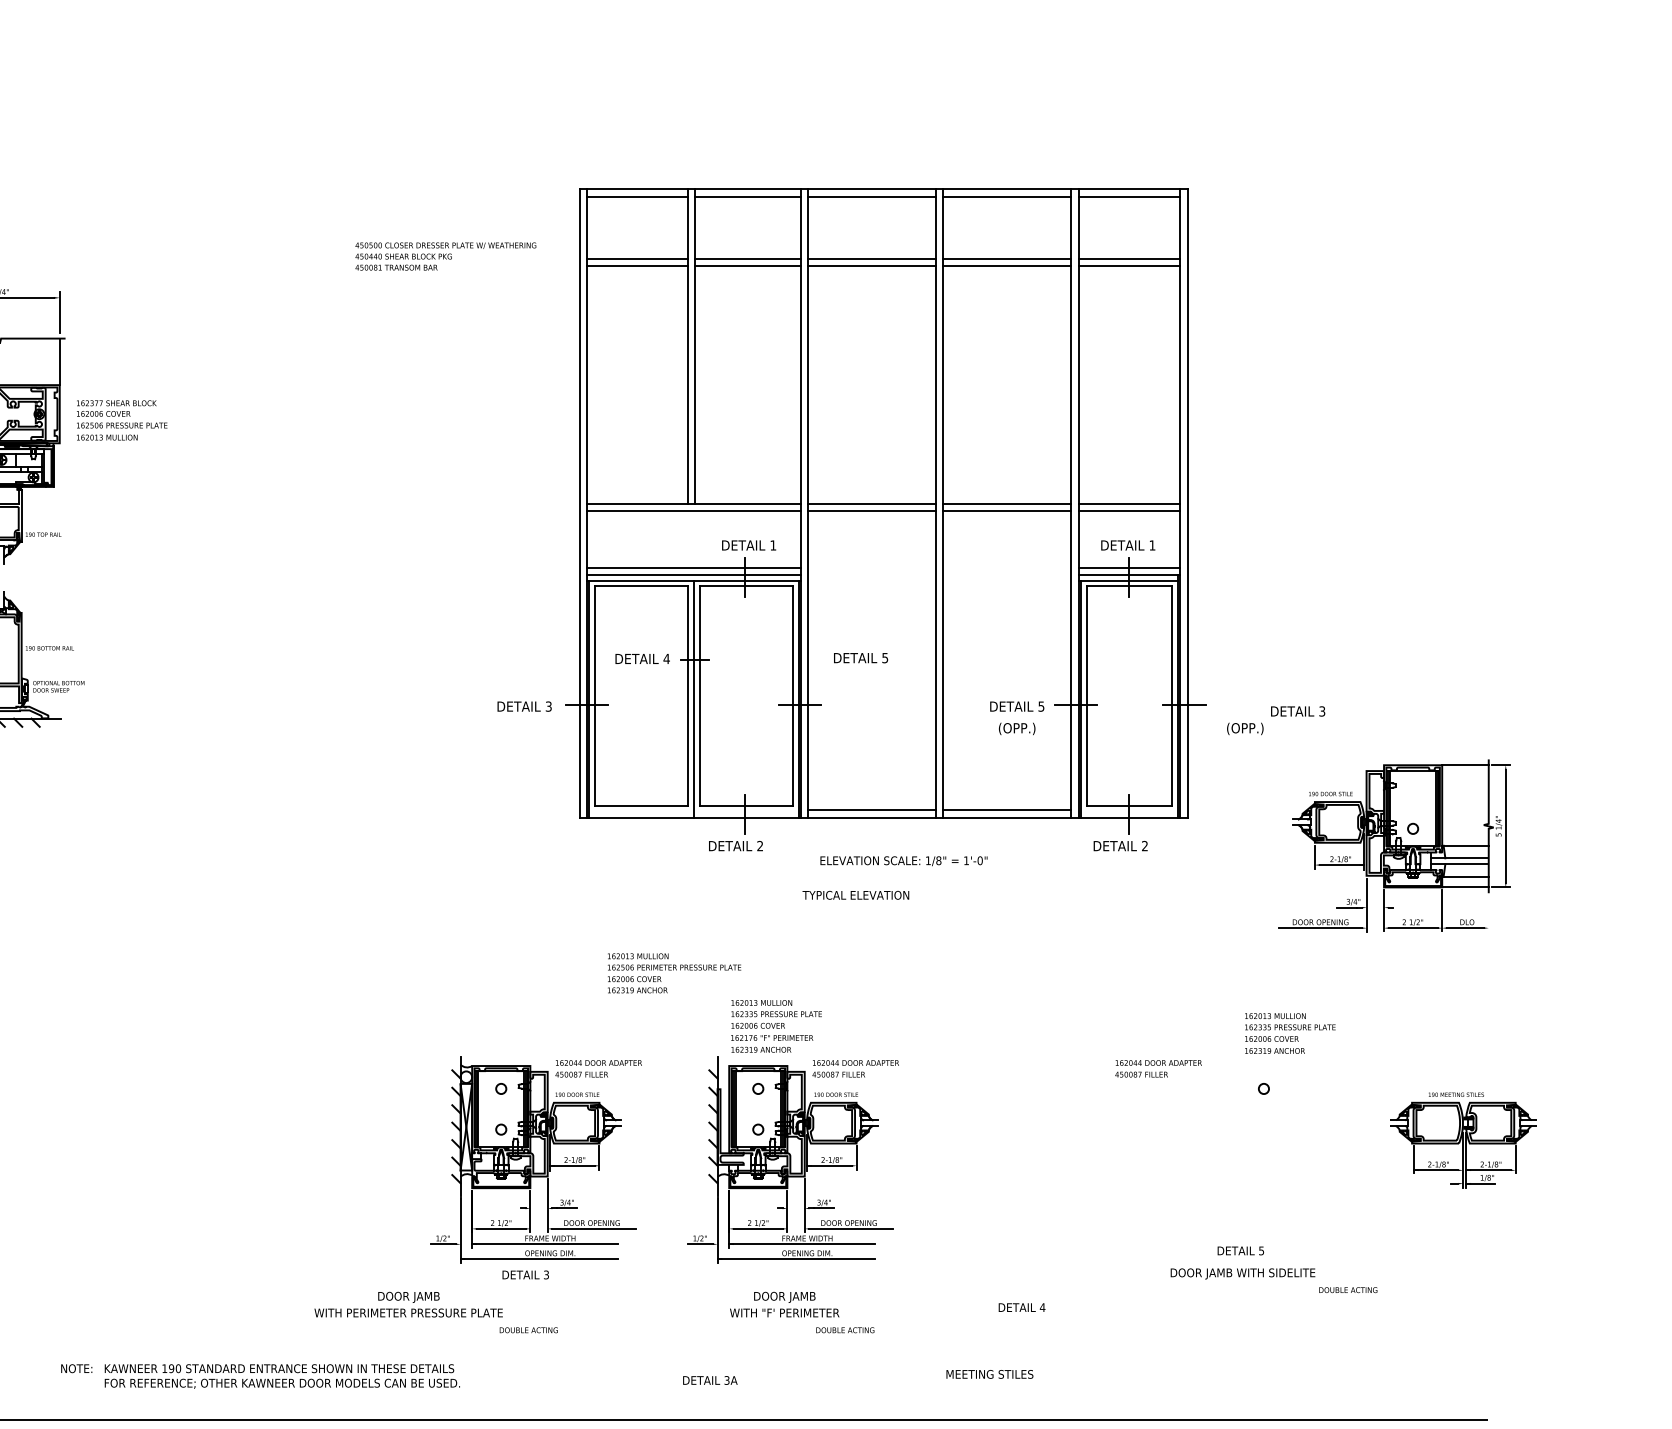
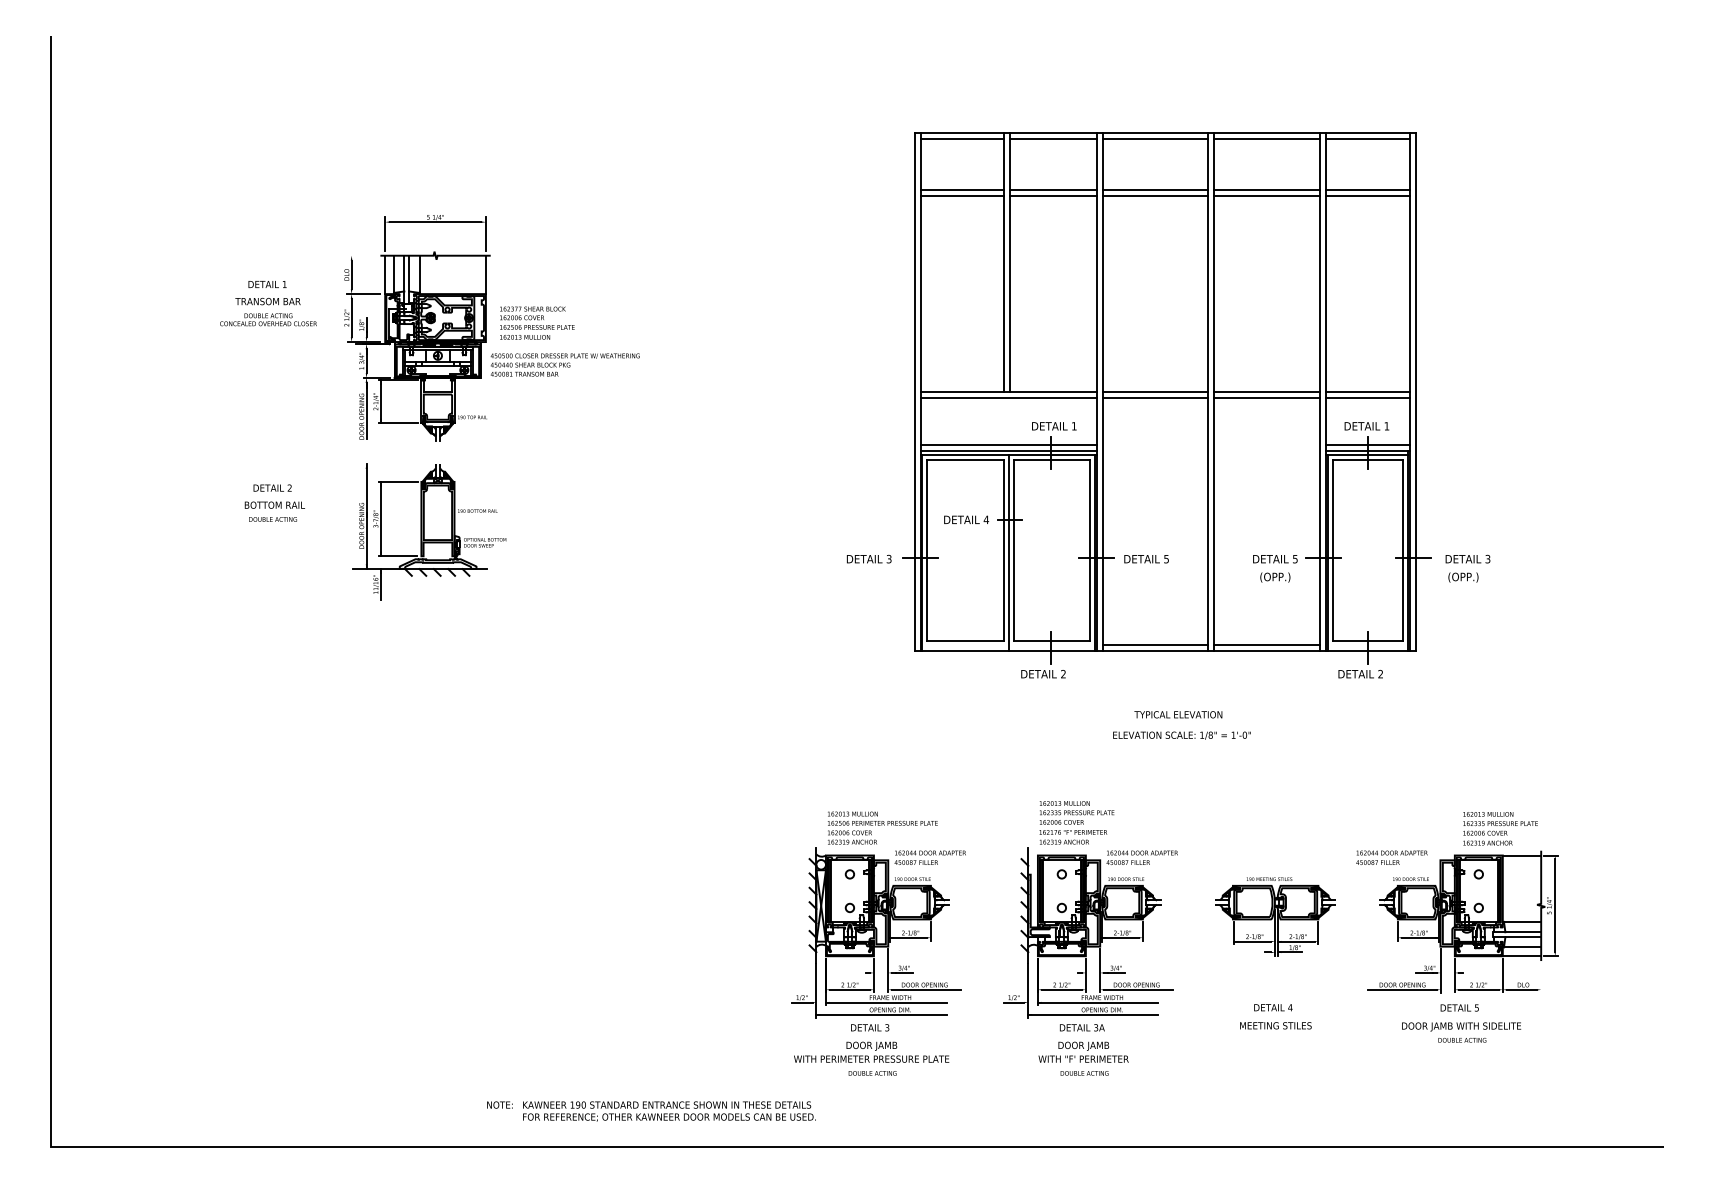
text: (444, 255) -> (564, 364), moved
text: (860, 658) -> (1146, 559), moved
text: (1297, 710) -> (1467, 558), moved
part: (1393, 845) -> (1462, 921), moved
text: (903, 861) -> (1181, 735), moved
text: (856, 895) -> (1178, 714), moved
text: (674, 972) -> (882, 827), moved
part: (1463, 1139) -> (1275, 916), moved
text: (1348, 1290) -> (1462, 1040), moved
text: (408, 1303) -> (871, 1051), moved
text: (1022, 1307) -> (1273, 1007), moved
text: (845, 1330) -> (1084, 1073), moved
text: (989, 1374) -> (1275, 1025), moved
text: (710, 1380) -> (1082, 1027), moved

